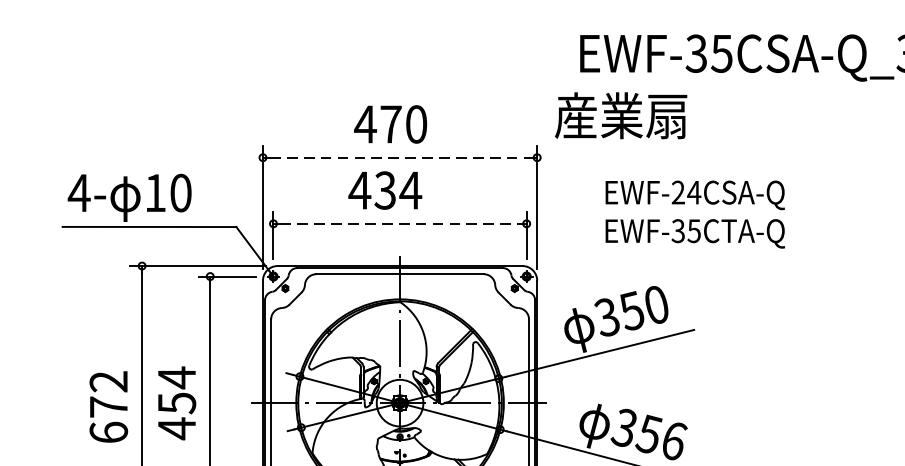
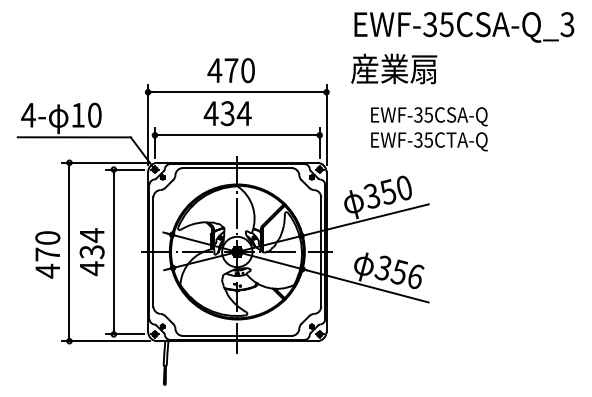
text: (621, 115) -> (394, 68), moved
line: (400, 158) -> (237, 92), dashed -> solid
text: (686, 191) -> (423, 114), EWF-24CSA-Q -> EWF-35CSA-Q
line: (400, 224) -> (237, 135), dashed -> solid
text: (175, 402) -> (91, 251), 454 -> 434
text: (108, 407) -> (47, 254), 672 -> 470

